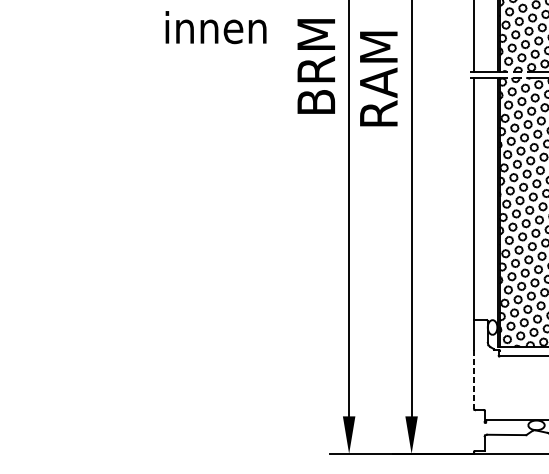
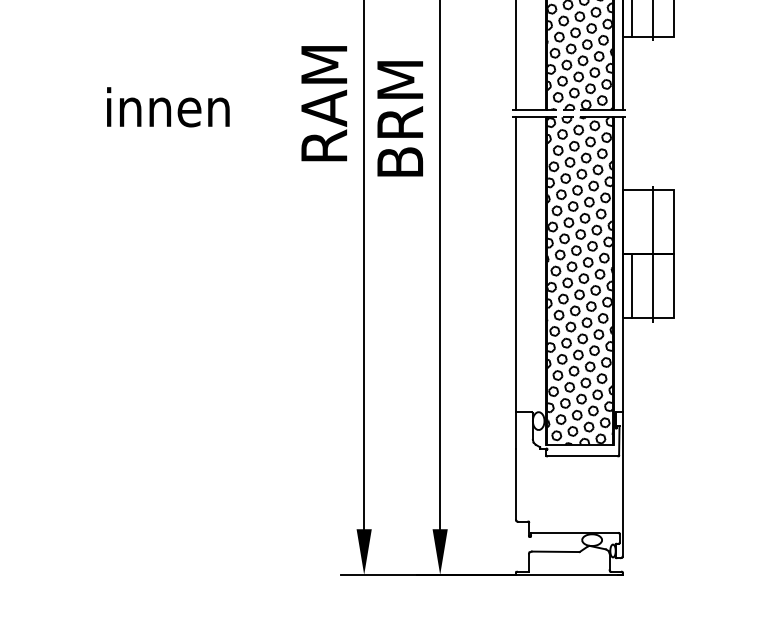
text: (216, 27) -> (168, 107), moved
text: (316, 82) -> (324, 122), BRM -> RAM
text: (378, 94) -> (400, 137), RAM -> BRM
line: (474, 379) -> (516, 484), dashed -> solid

